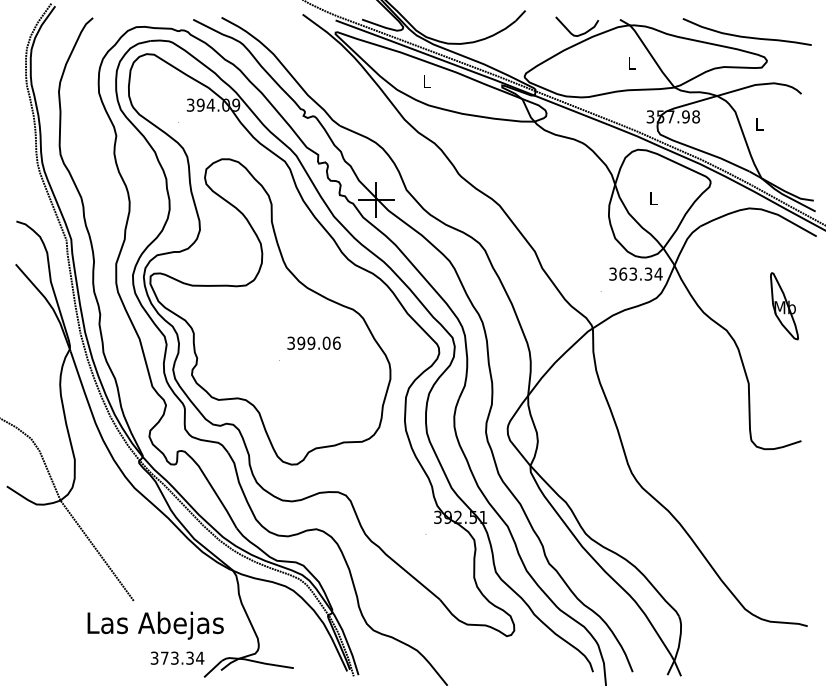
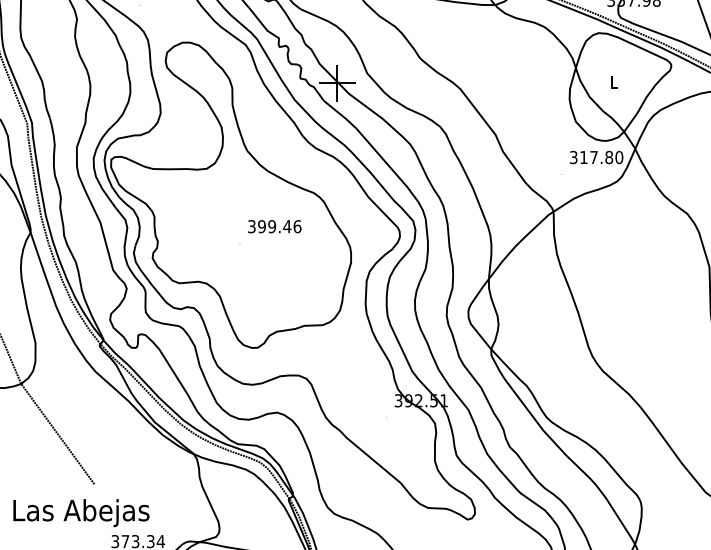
text: (640, 273) -> (601, 156), 363.34 -> 317.80
text: (326, 342) -> (287, 225), 399.06 -> 399.46
text: (155, 625) -> (81, 512), moved

